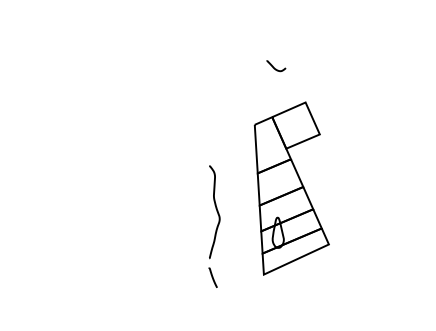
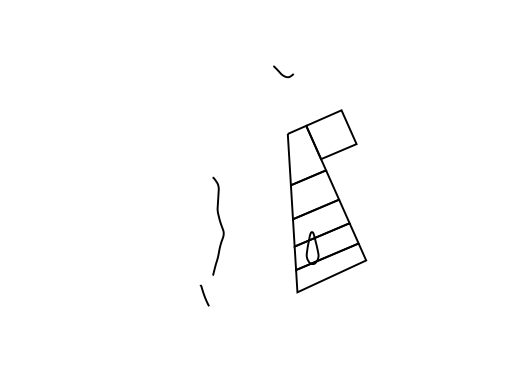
part: (291, 188) -> (326, 201), moved
line: (212, 277) -> (204, 295), moved

